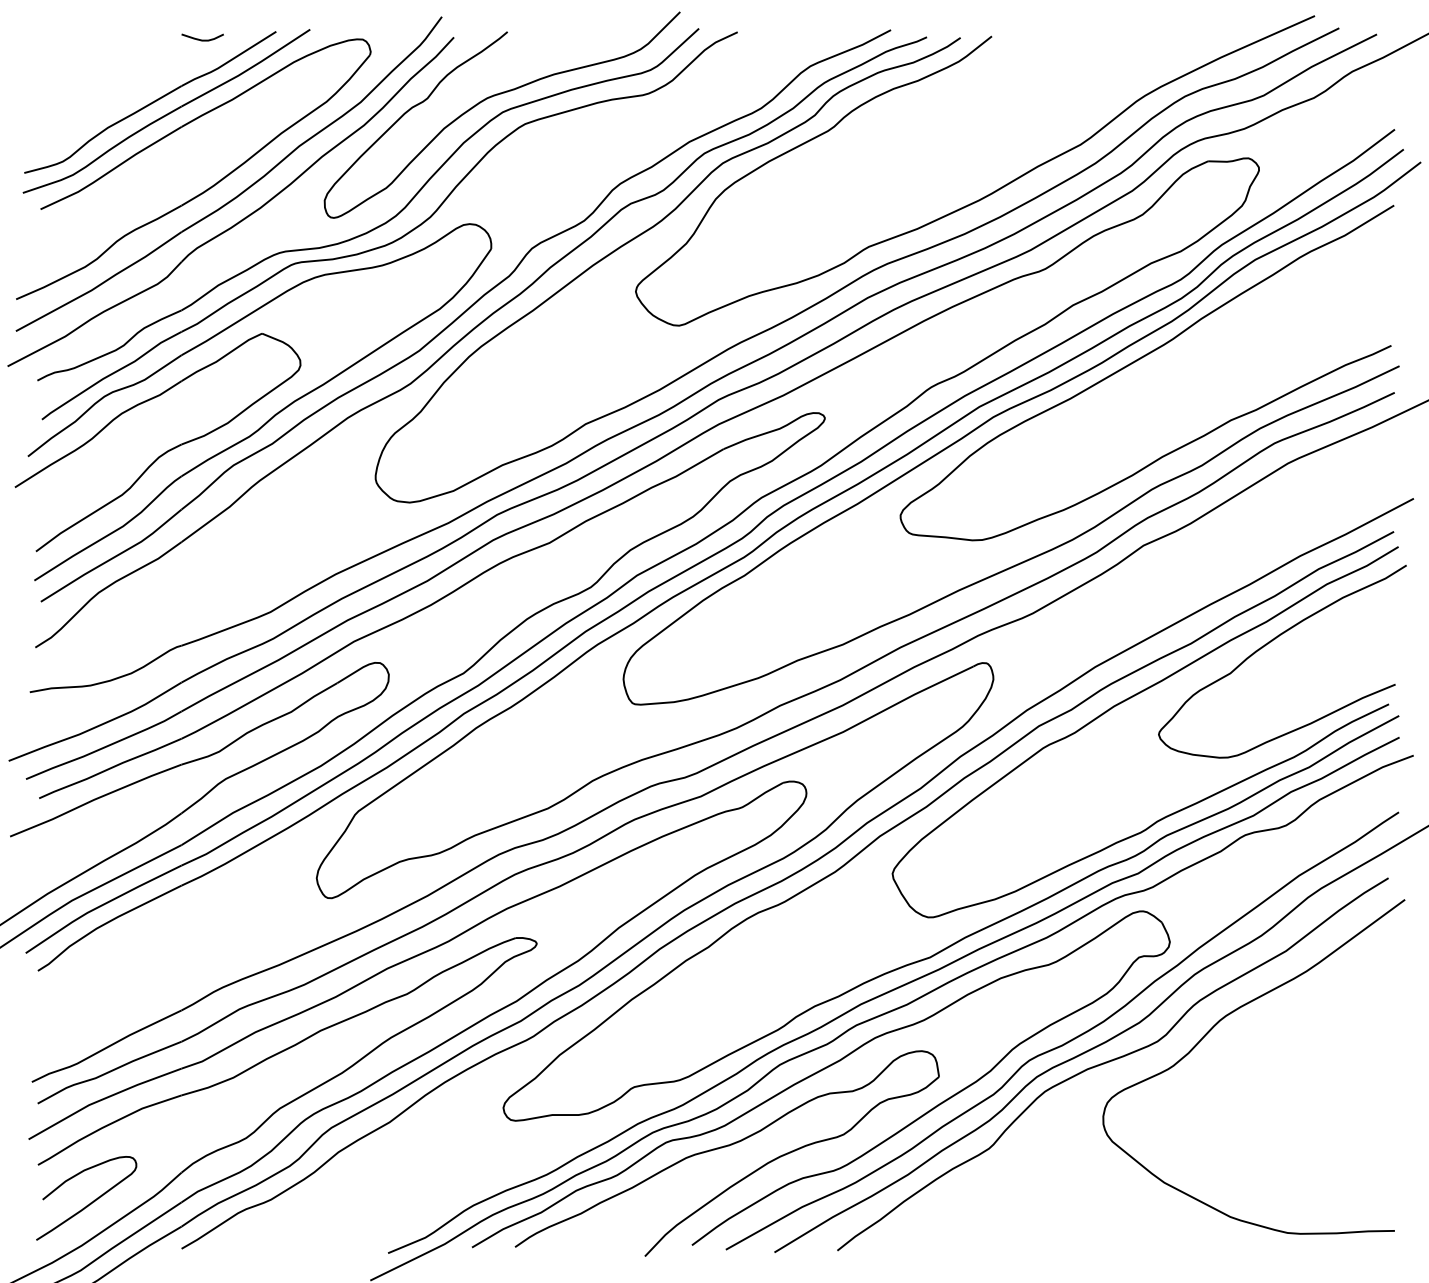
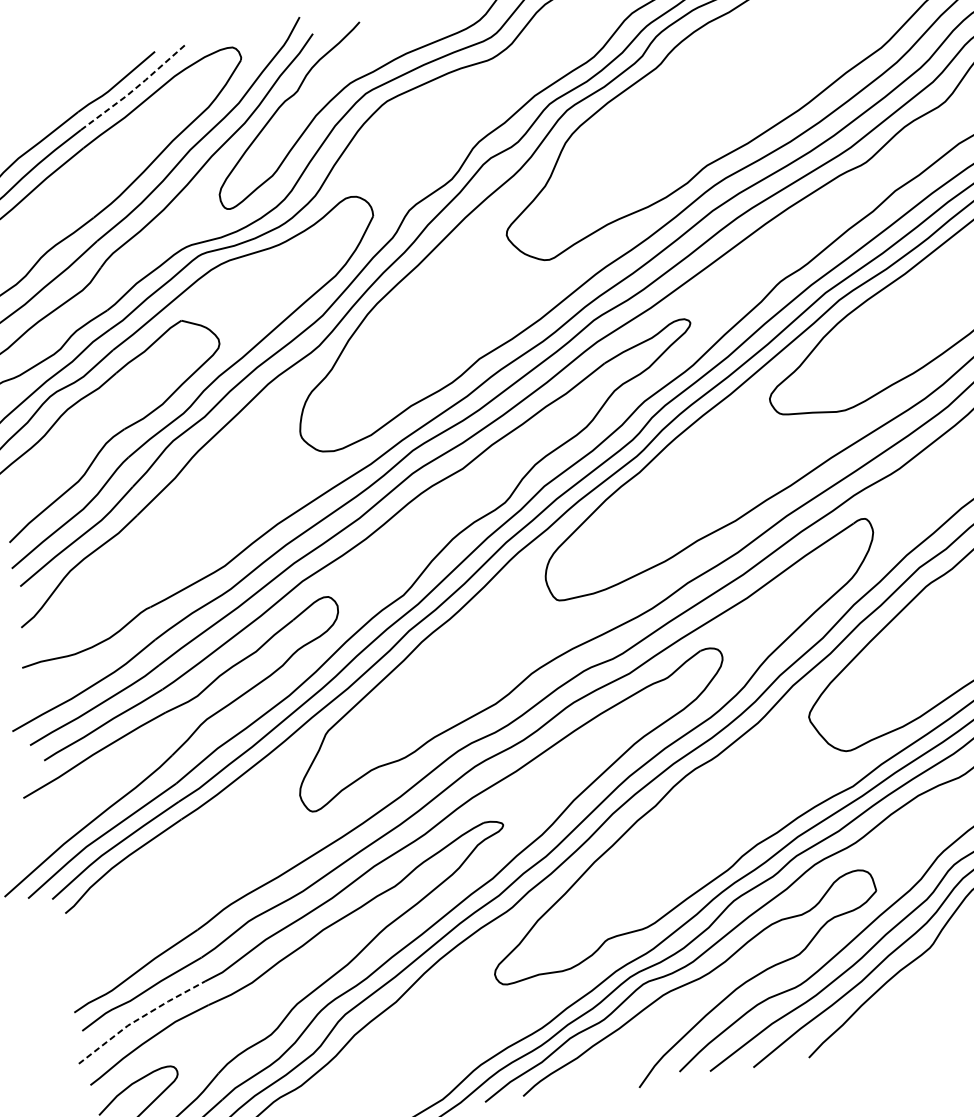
curve: (202, 39) -> (90, 68), removed
line: (247, 70) -> (134, 89), solid -> dashed
line: (102, 1099) -> (139, 1018), solid -> dashed

